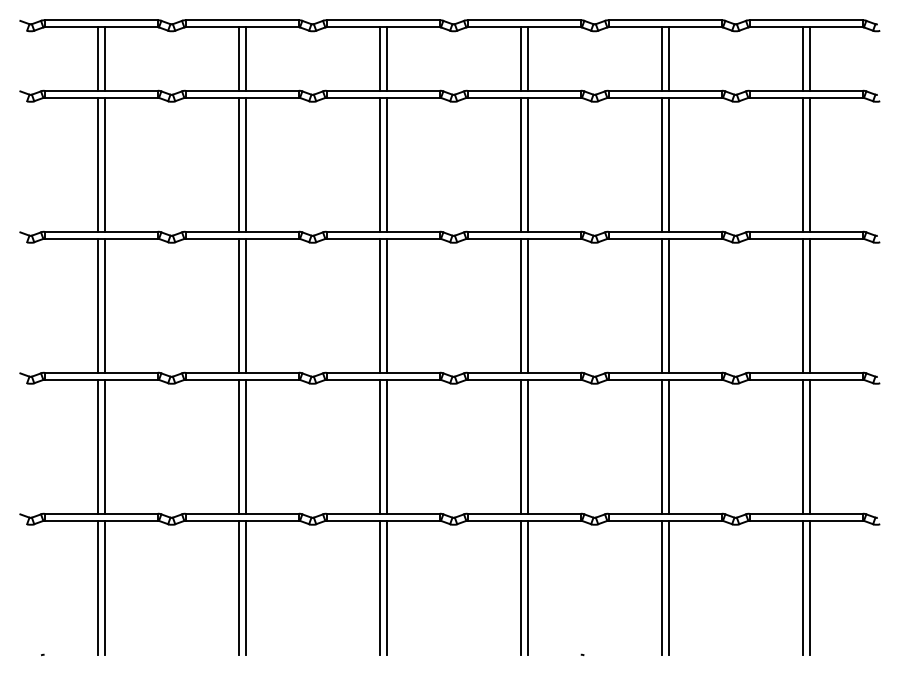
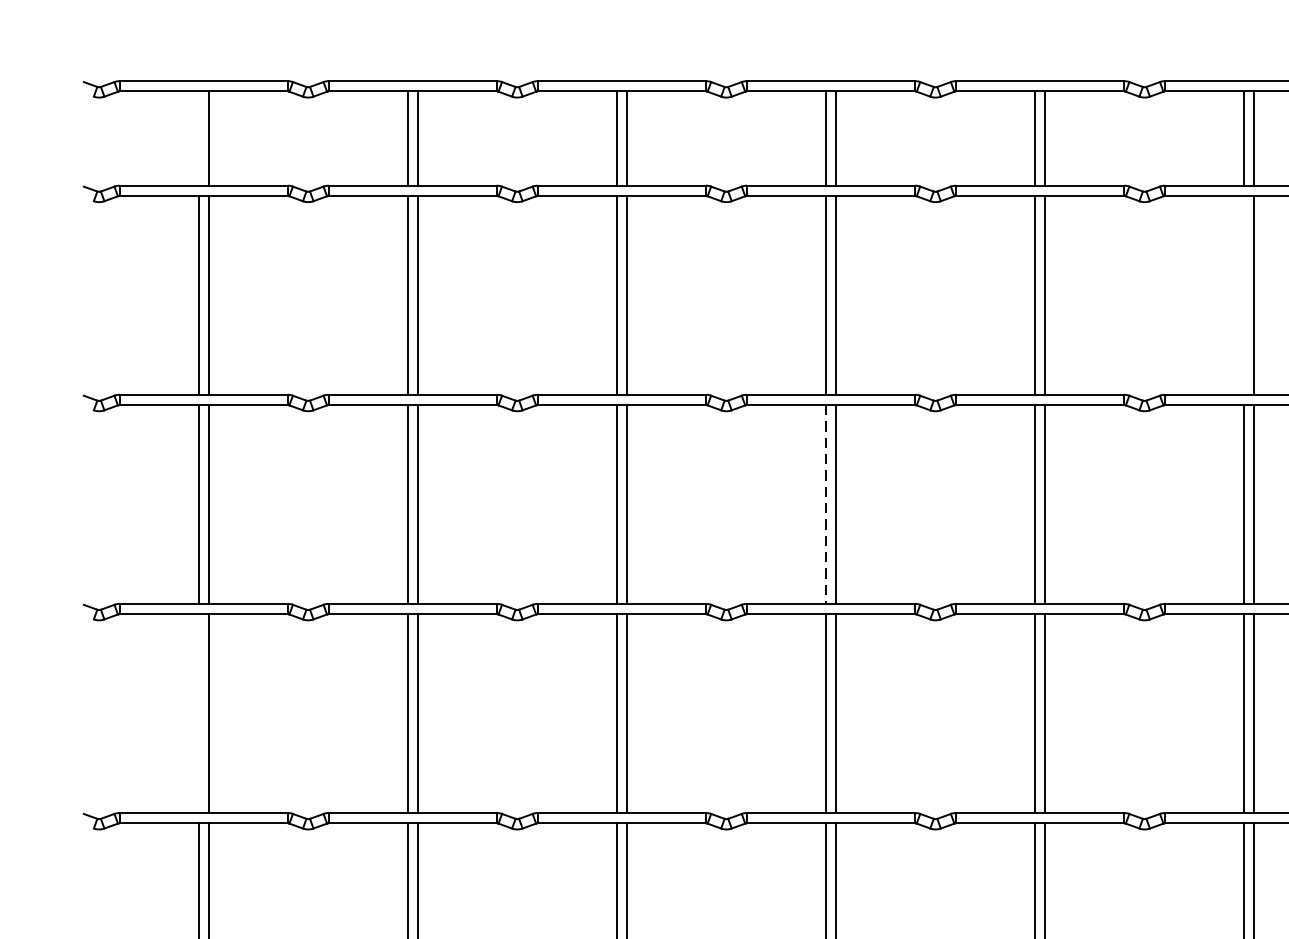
line: (97, 58) -> (198, 137), removed
line: (802, 164) -> (1243, 295), removed
line: (520, 306) -> (825, 505), solid -> dashed
line: (97, 446) -> (198, 713), removed

